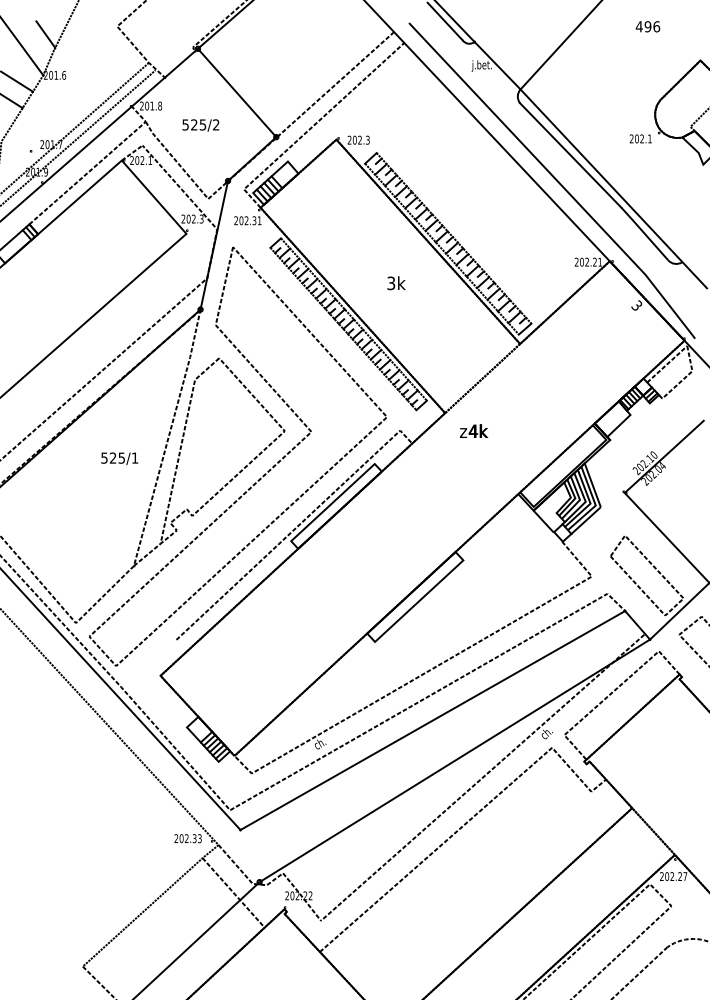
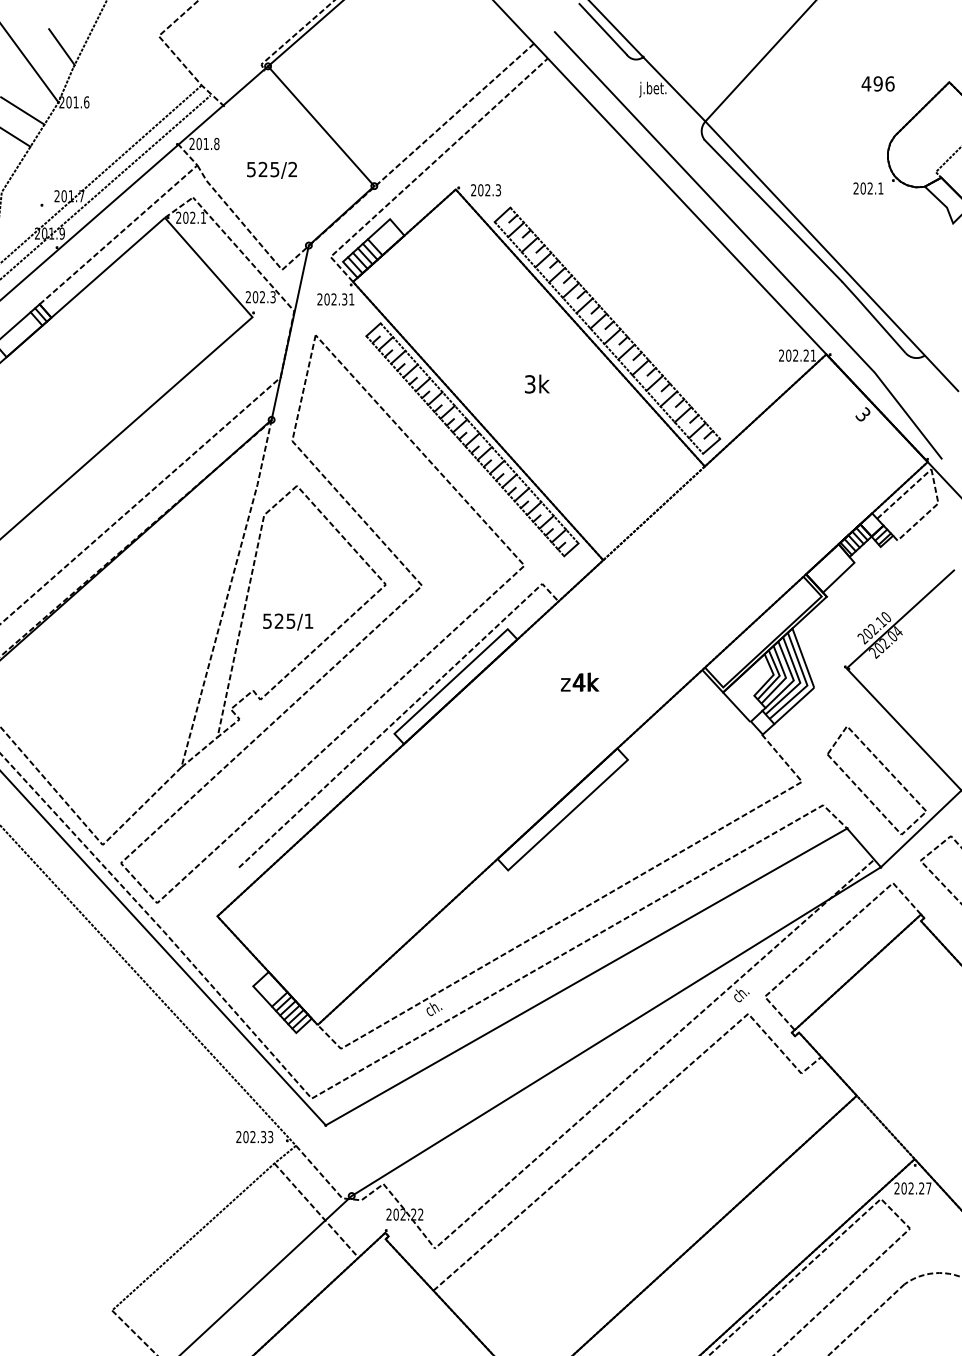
text: (647, 26) -> (877, 83), moved
text: (474, 430) -> (580, 681), moved
text: (119, 458) -> (287, 621), moved

